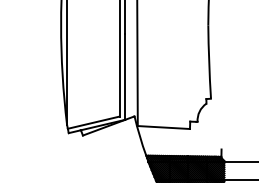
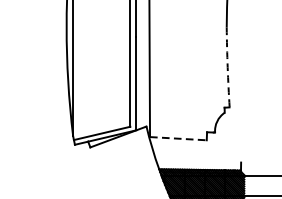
arc: (209, 62) -> (228, 67), solid -> dashed
line: (164, 127) -> (179, 138), solid -> dashed

